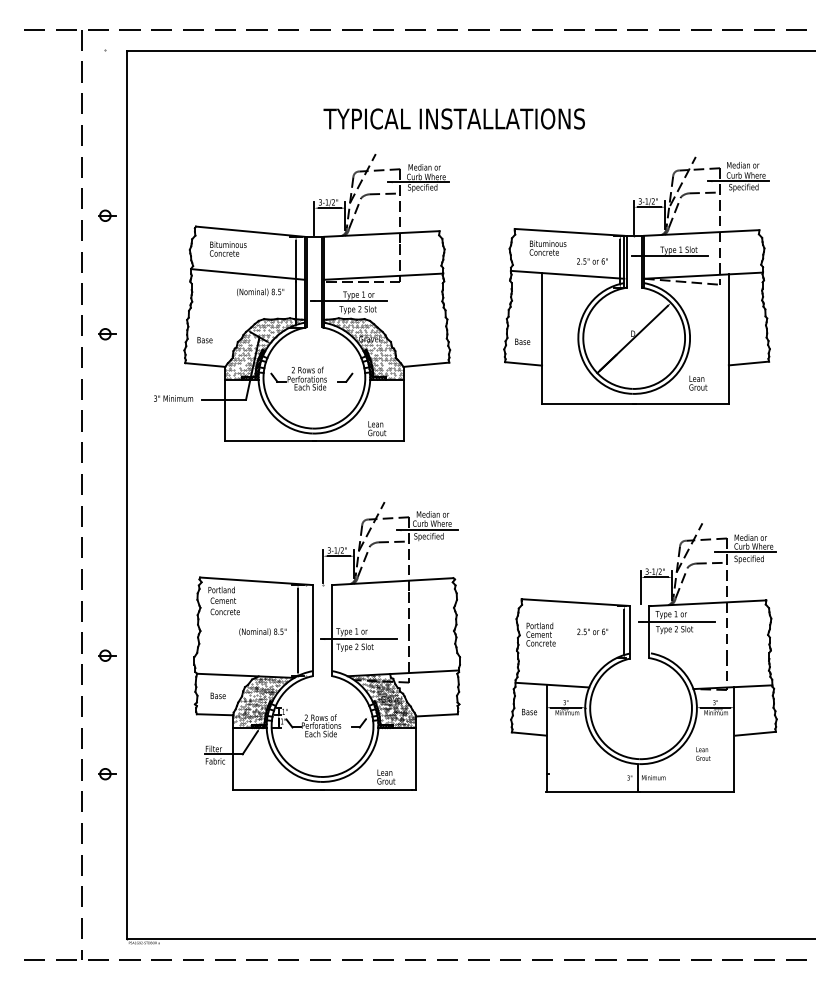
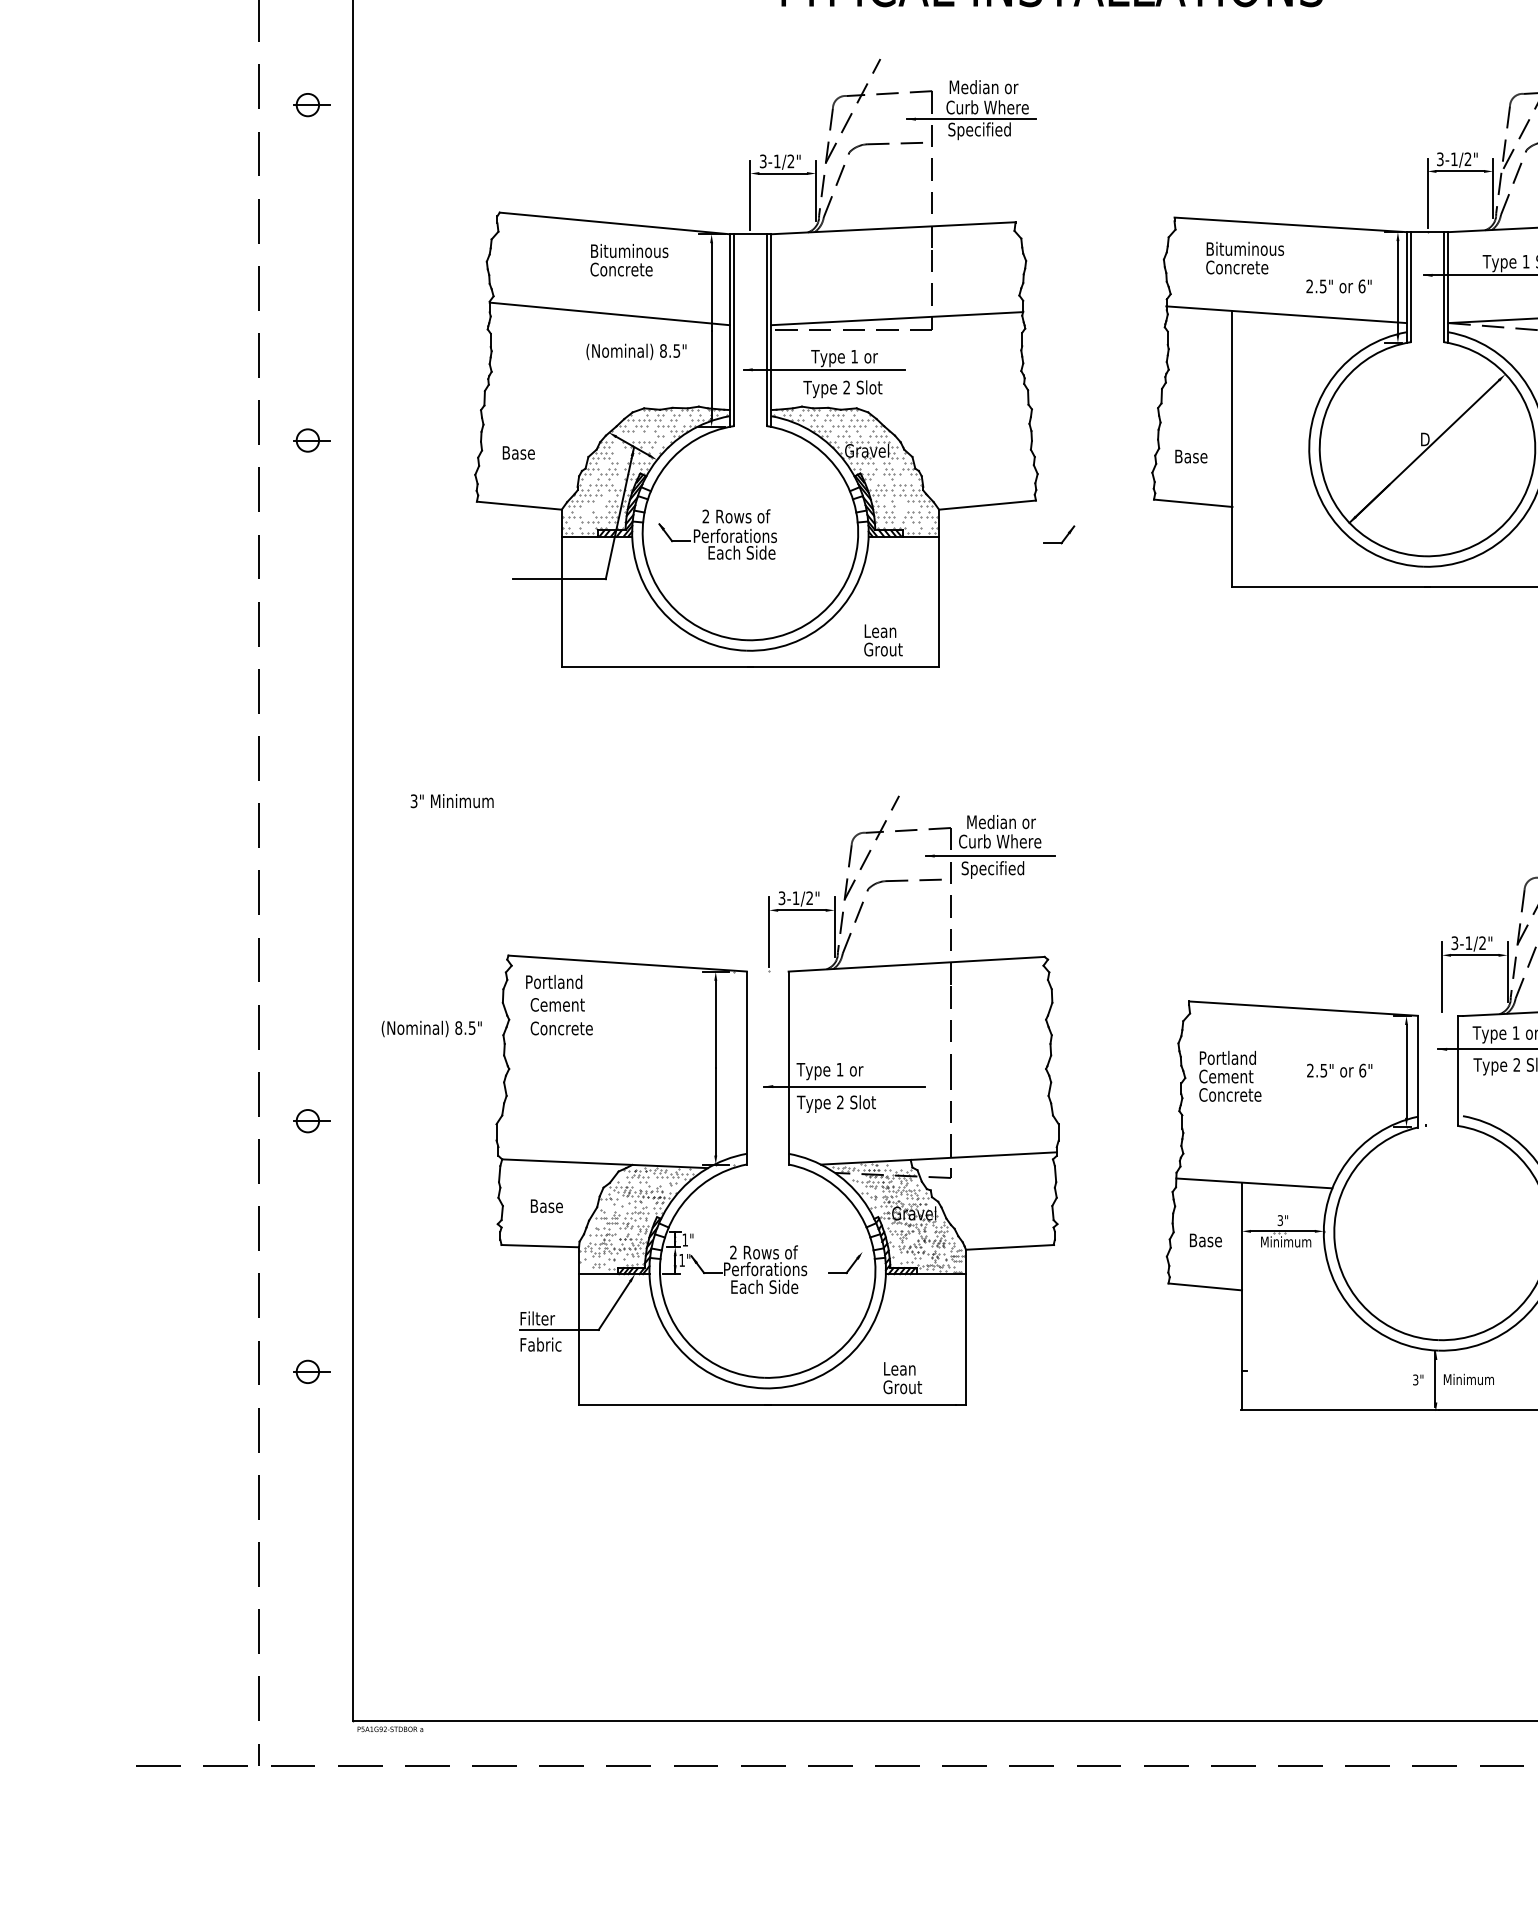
part: (107, 215) -> (312, 104), moved
text: (227, 248) -> (627, 258), moved
part: (345, 377) -> (1059, 534), moved
text: (173, 398) -> (452, 800), moved
text: (262, 631) -> (430, 1027), moved

